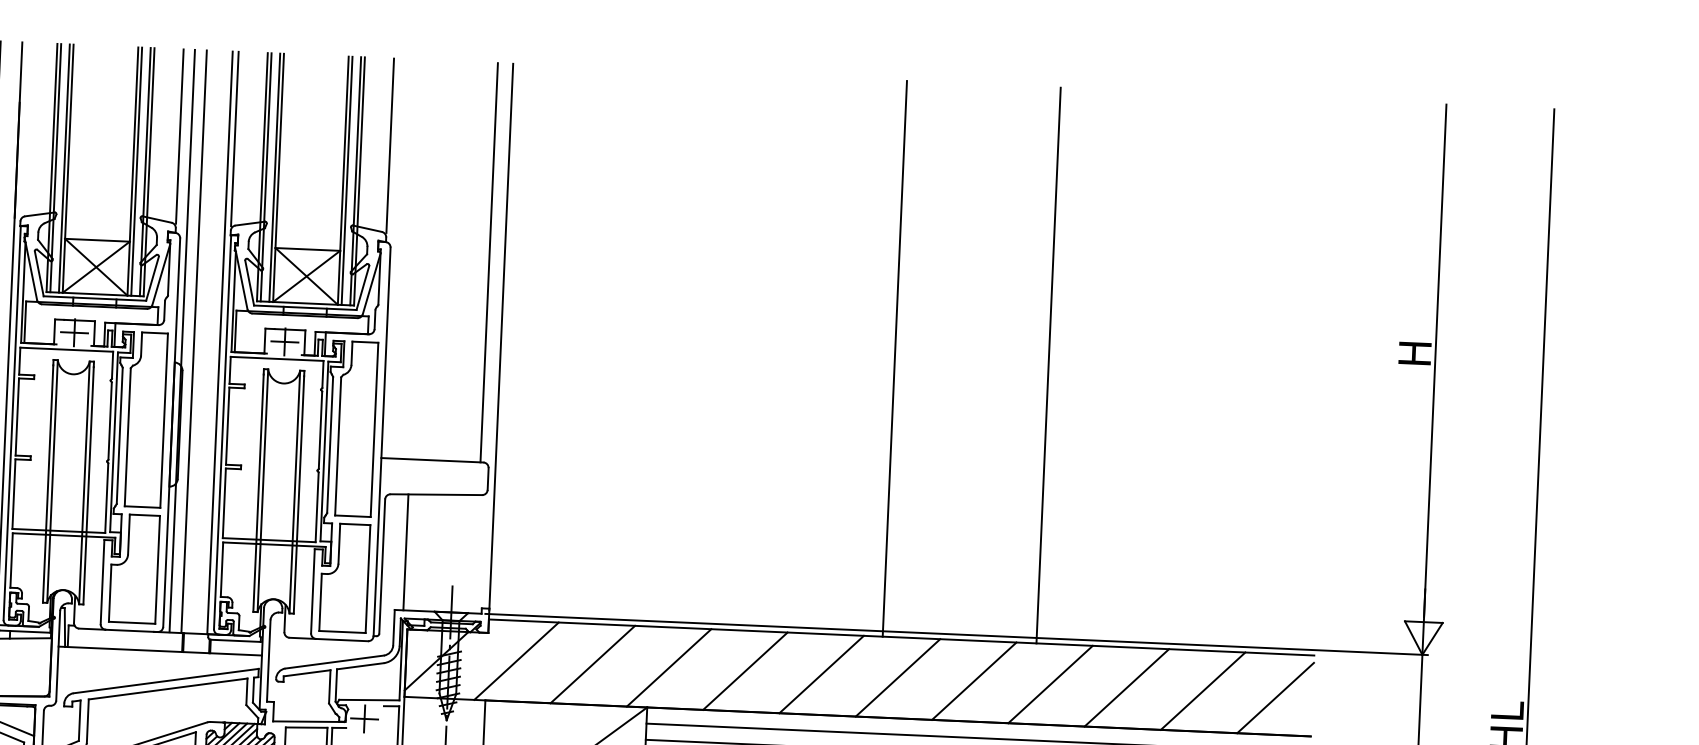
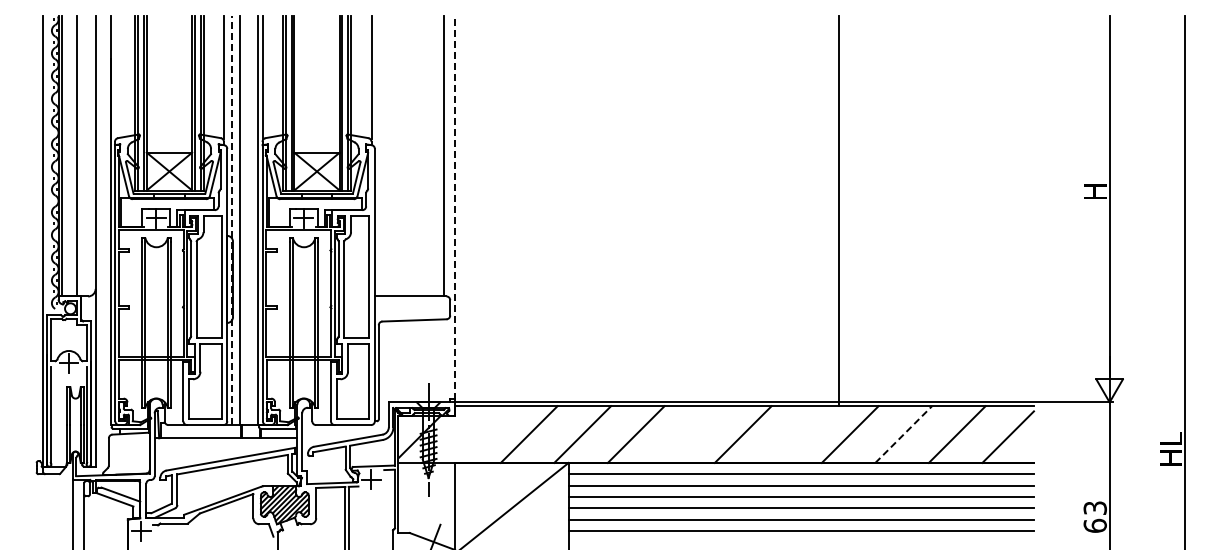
line: (501, 337) -> (455, 208), solid -> dashed
line: (181, 340) -> (231, 220), solid -> dashed
line: (895, 359) -> (731, 211), removed
line: (405, 552) -> (394, 361), removed
line: (516, 661) -> (475, 434), removed
line: (821, 674) -> (689, 434), removed
line: (973, 681) -> (796, 434), removed
line: (1127, 687) -> (904, 434), solid -> dashed

